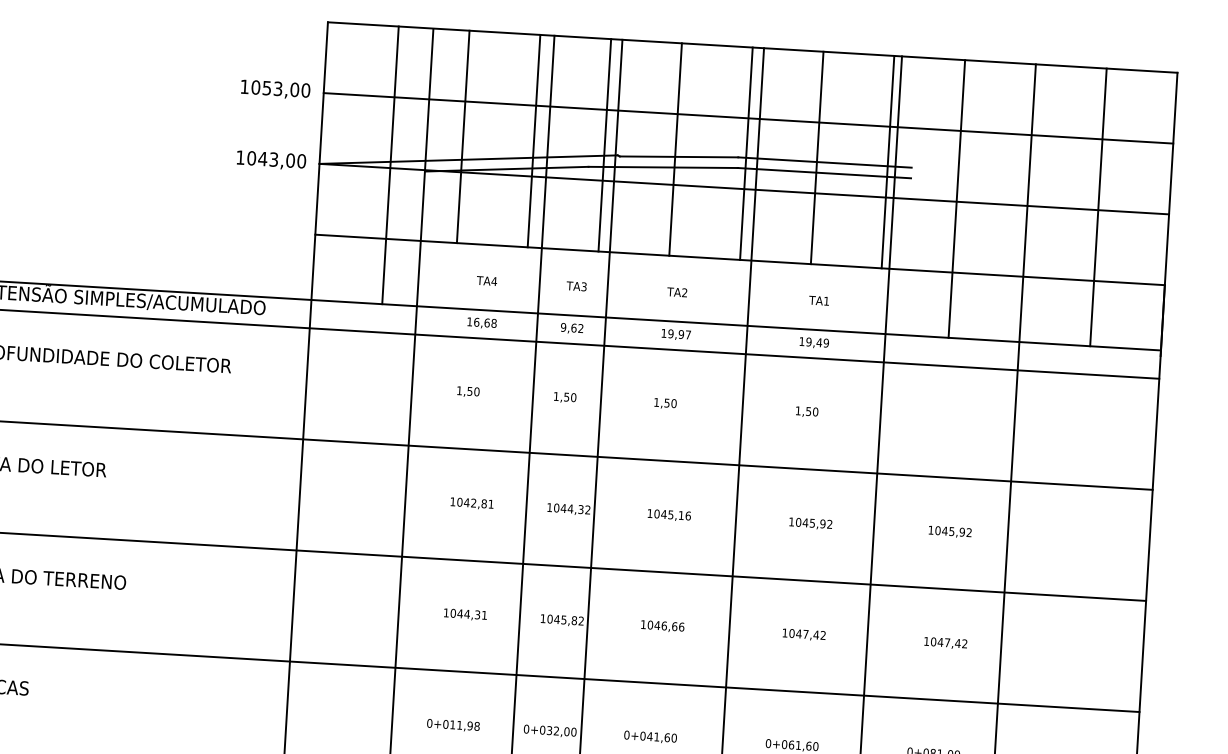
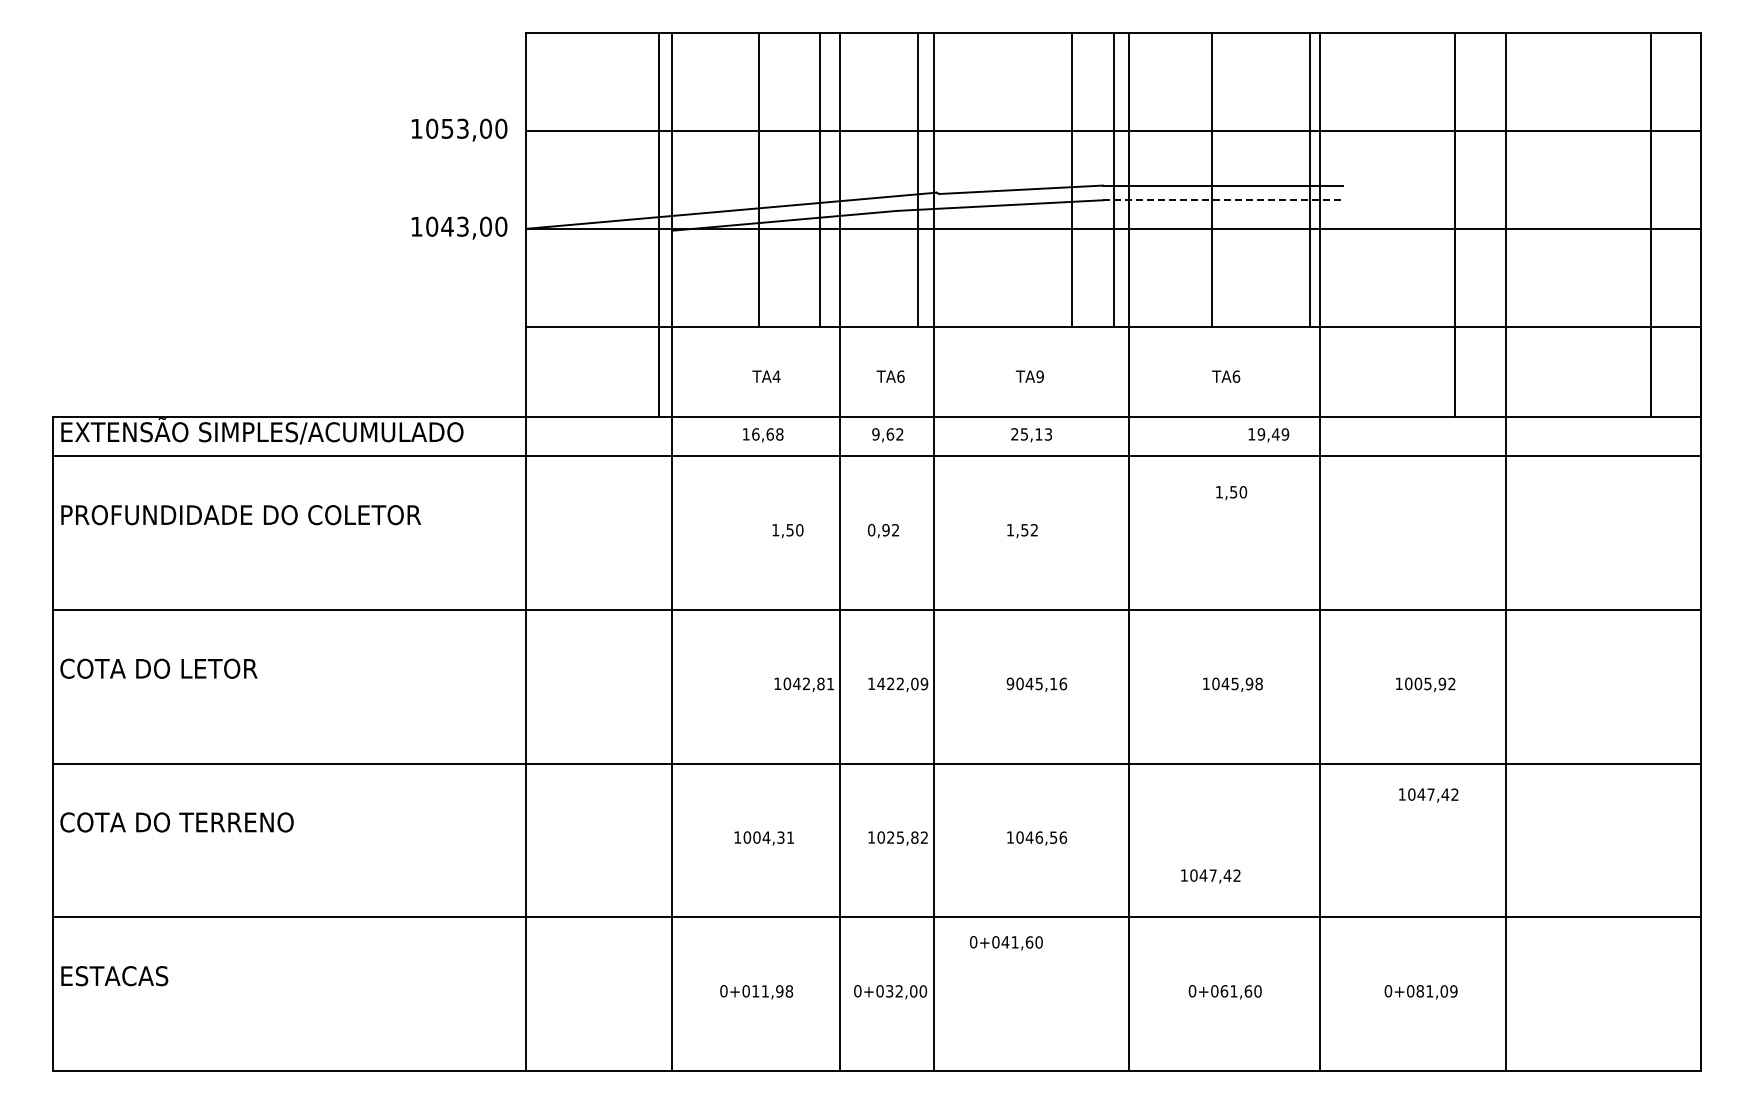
line: (462, 136) -> (758, 179), moved
line: (675, 149) -> (1071, 179), moved
line: (390, 164) -> (659, 224), moved
line: (824, 173) -> (1222, 200), solid -> dashed
line: (956, 198) -> (1454, 224), moved
line: (1098, 207) -> (1651, 224), moved
text: (583, 286) -> (900, 376), TA3 -> TA6
text: (684, 292) -> (1039, 376), TA2 -> TA9
text: (826, 301) -> (1236, 376), TA1 -> TA6
text: (676, 334) -> (1031, 434), 19,97 -> 25,13
text: (814, 343) -> (1268, 435), moved
text: (468, 392) -> (787, 531), moved
text: (564, 396) -> (883, 529), 1,50 -> 0,92
text: (674, 403) -> (1034, 530), 1,50 -> 1,52
text: (807, 412) -> (1231, 493), moved
text: (471, 503) -> (803, 684), moved
text: (572, 508) -> (902, 683), 1044,32 -> 1422,09
text: (650, 513) -> (1010, 683), 1045,16 -> 9045,16
text: (829, 523) -> (1258, 683), 1045,92 -> 1045,98
text: (945, 530) -> (1418, 683), 1045,92 -> 1005,92
text: (459, 613) -> (756, 837), 1044,31 -> 1004,31
text: (556, 619) -> (890, 837), 1045,82 -> 1025,82
text: (674, 626) -> (1053, 837), 1046,66 -> 1046,56
text: (803, 634) -> (1210, 876), moved
text: (945, 643) -> (1428, 795), moved
text: (650, 737) -> (1006, 943), moved

